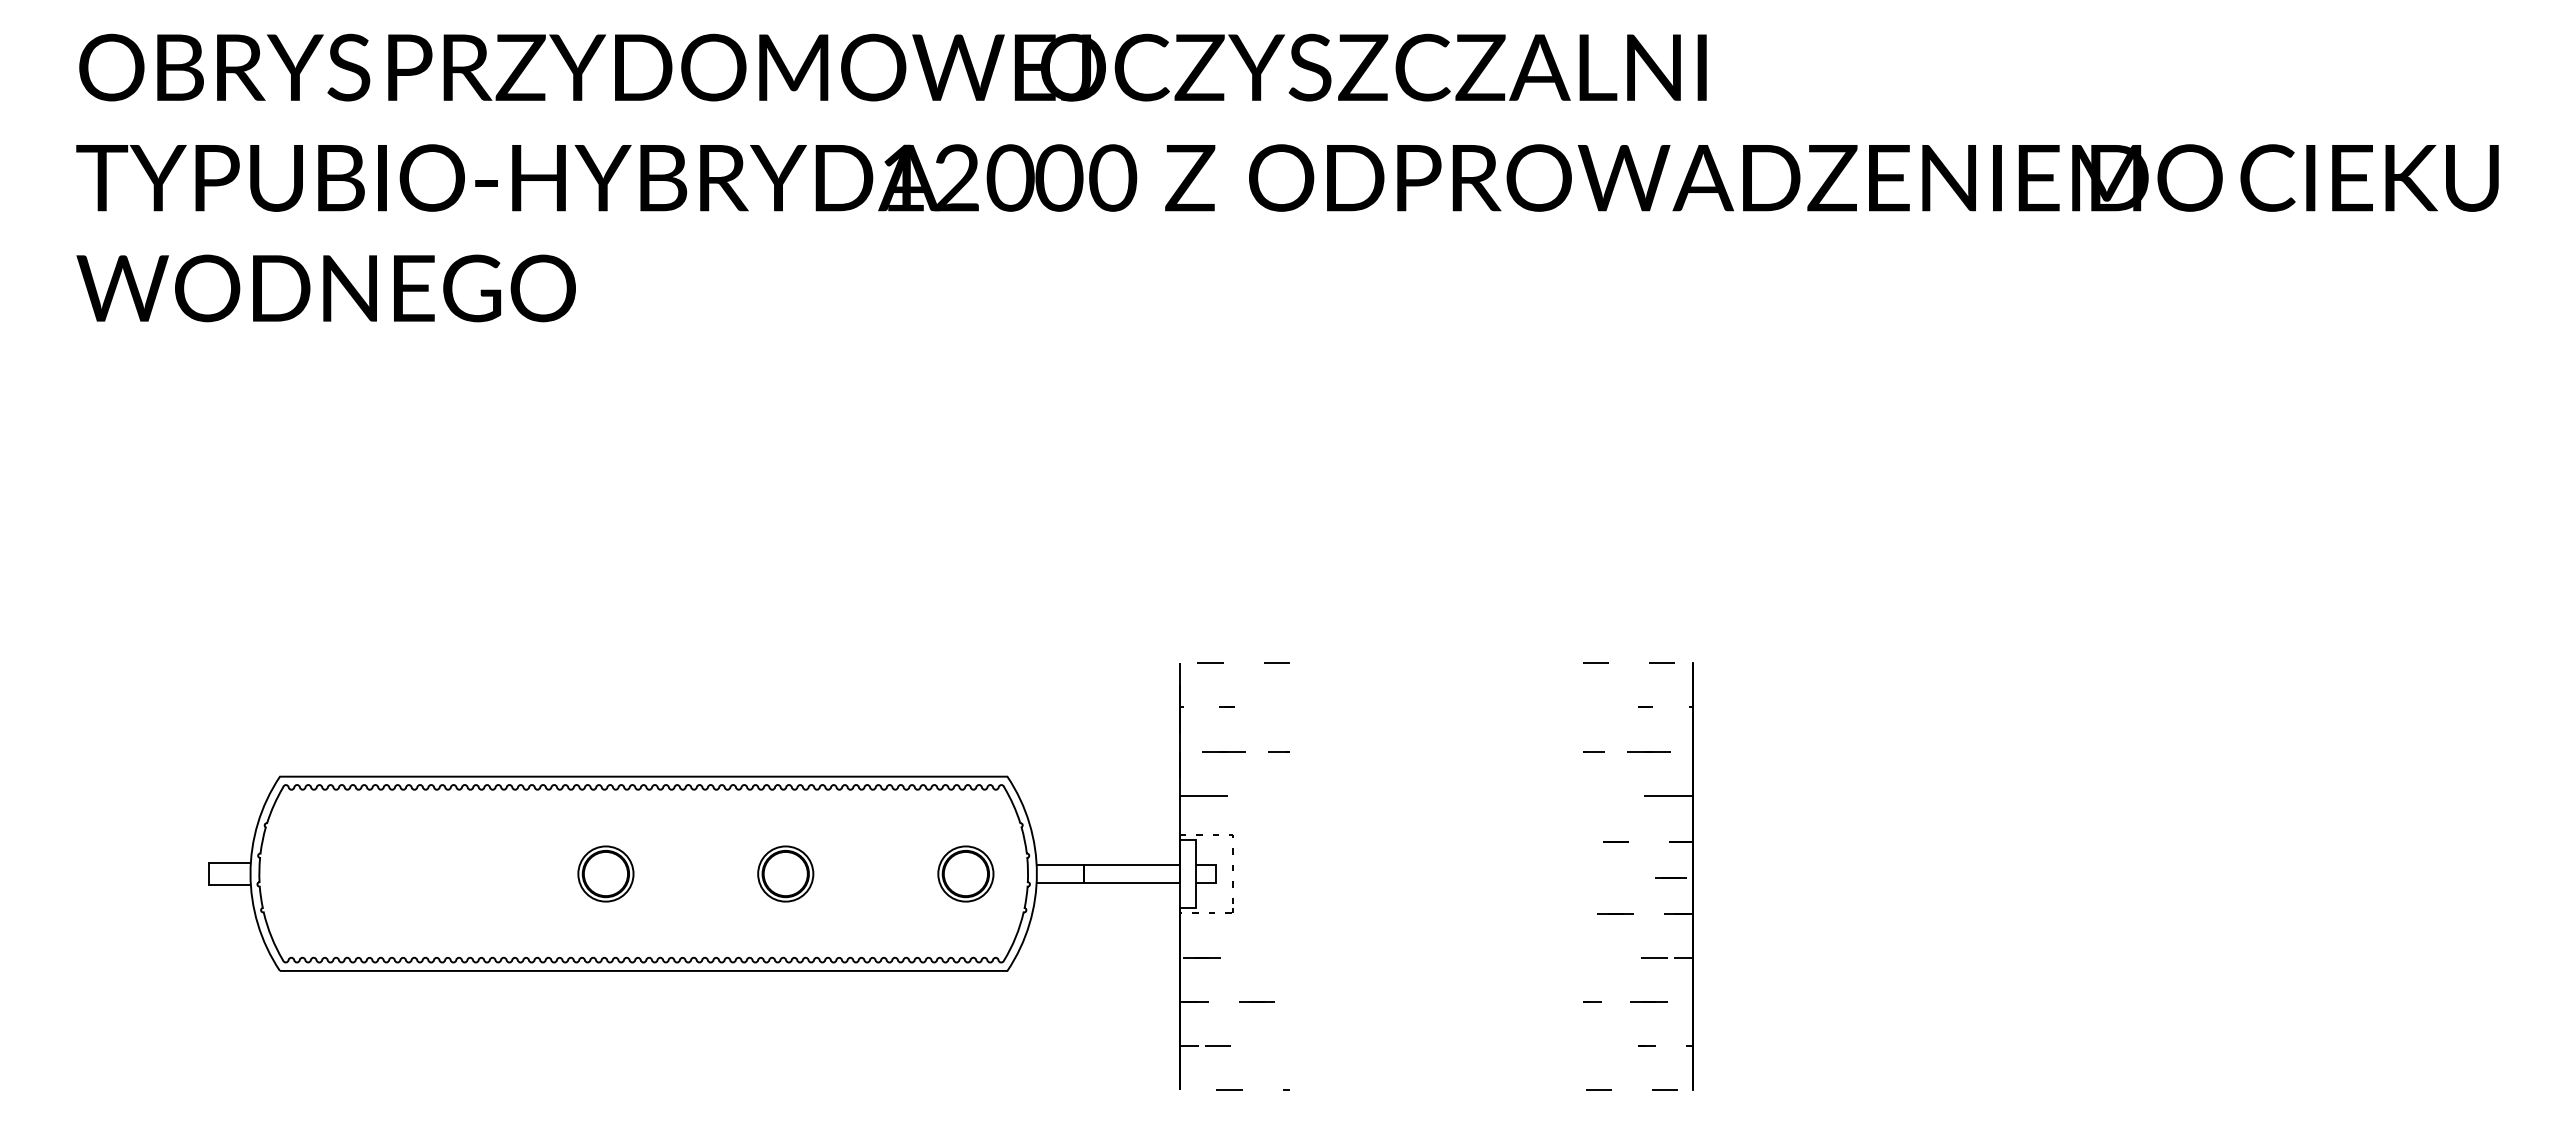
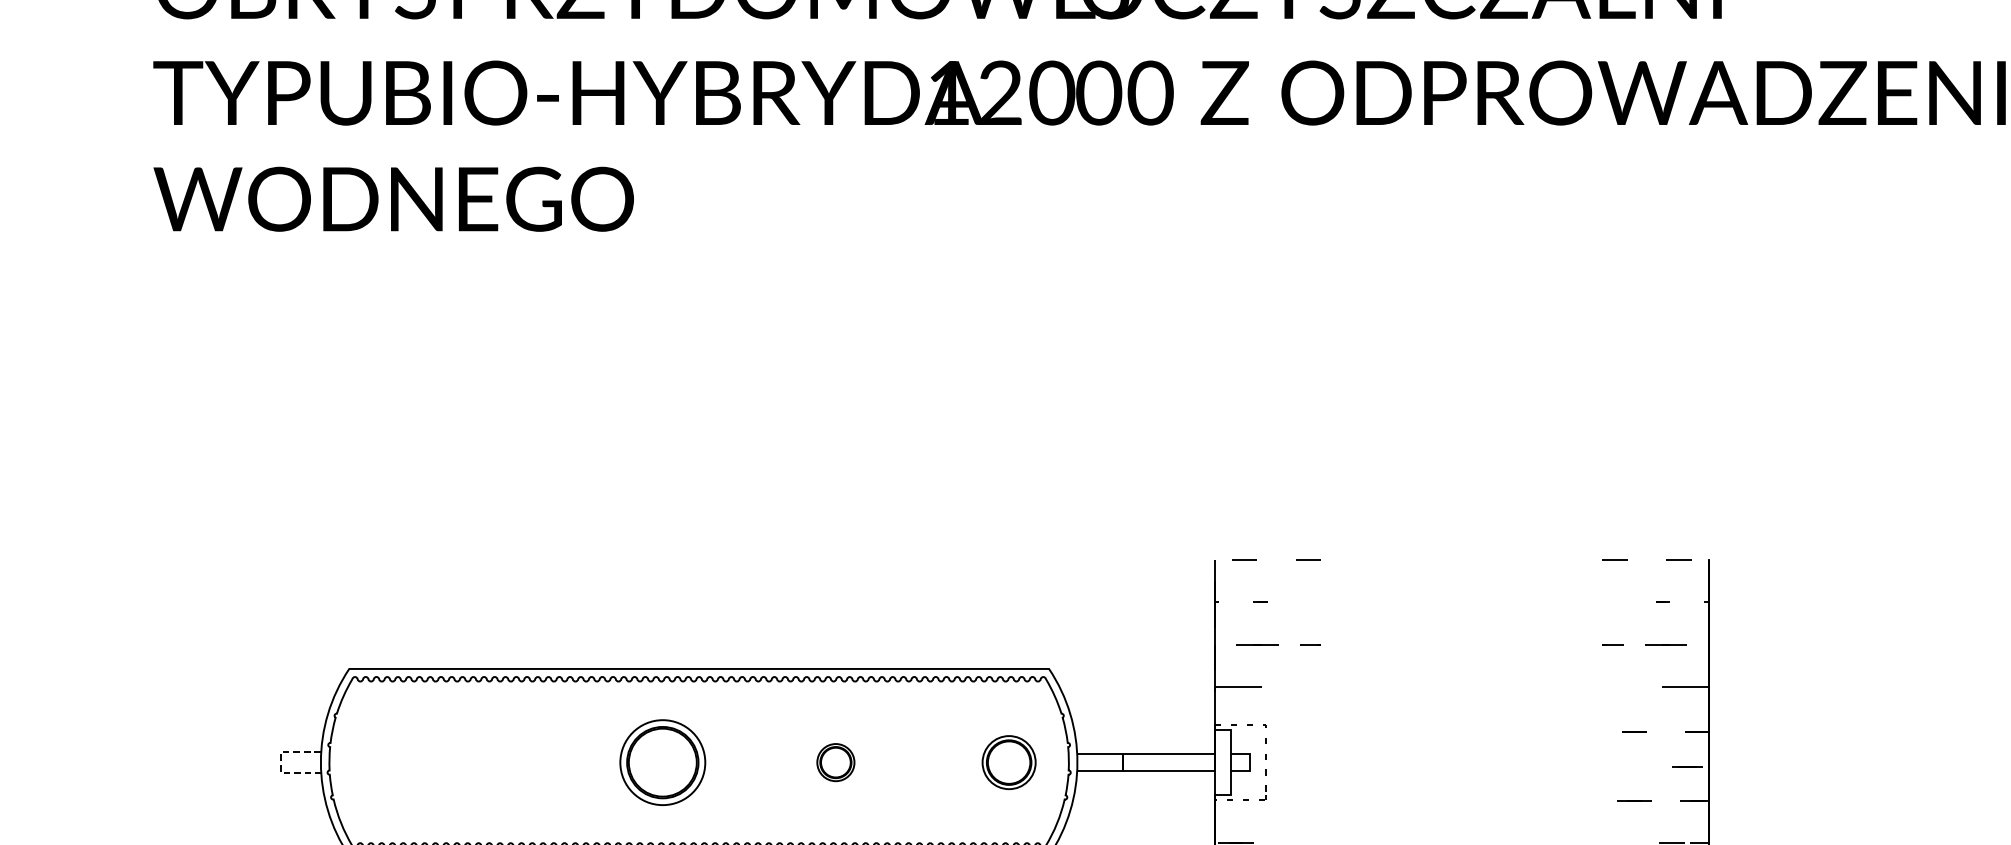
part: (605, 873) -> (662, 762), size x1.6
part: (785, 873) -> (835, 762), size x0.7
line: (209, 874) -> (281, 763), solid -> dashed

